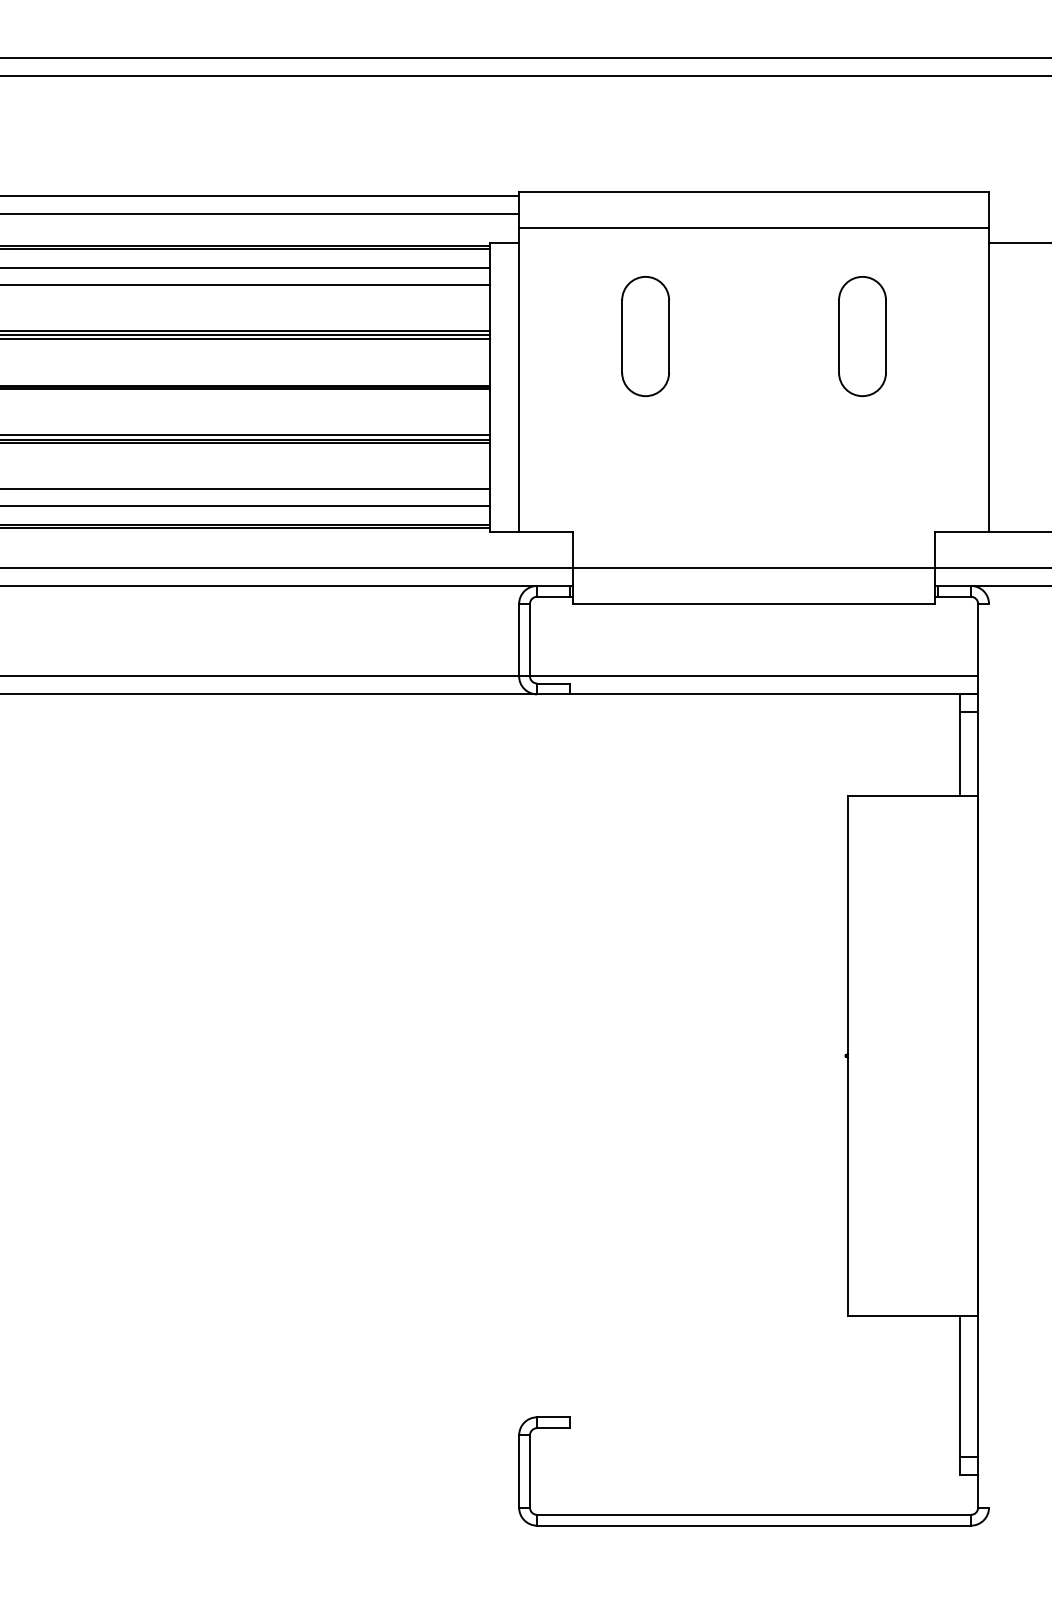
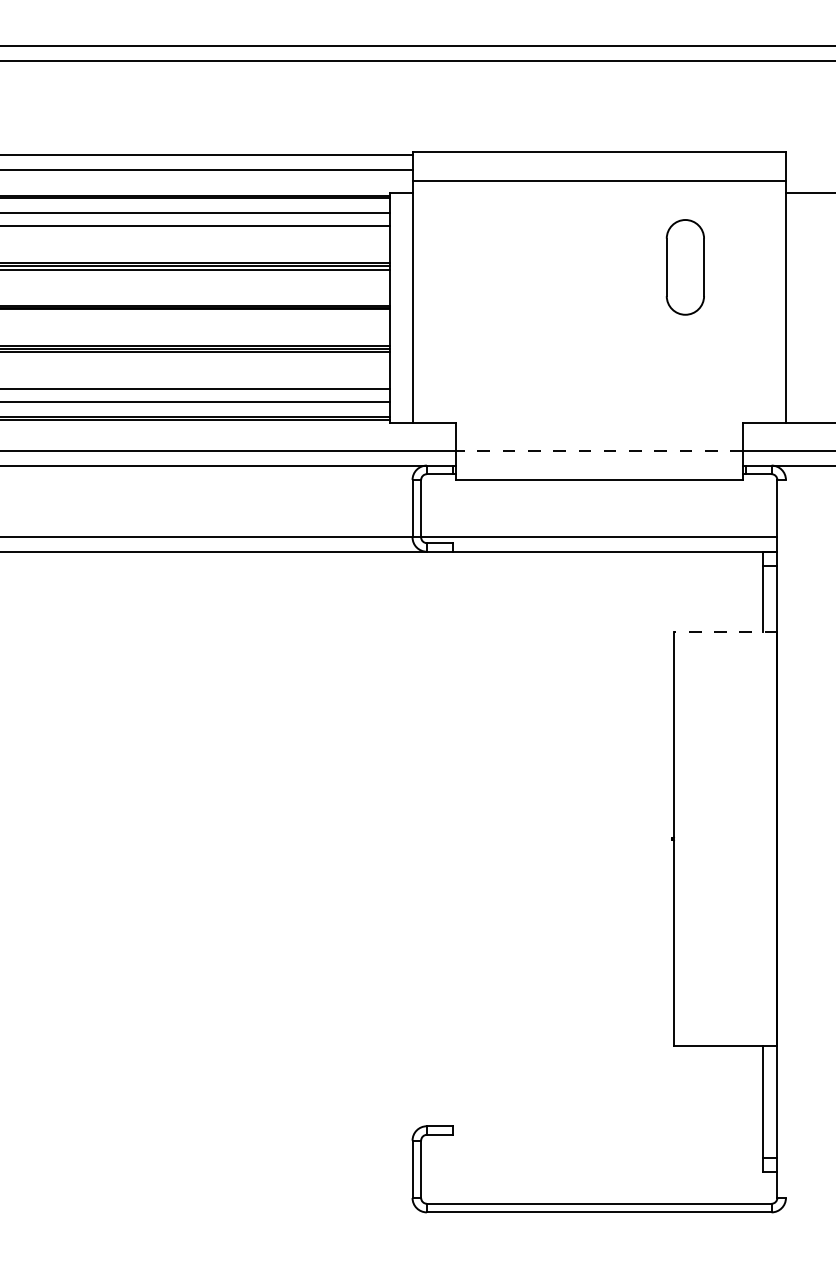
part: (644, 336) -> (512, 267), removed
line: (754, 568) -> (599, 451), solid -> dashed
line: (912, 795) -> (725, 632), solid -> dashed

